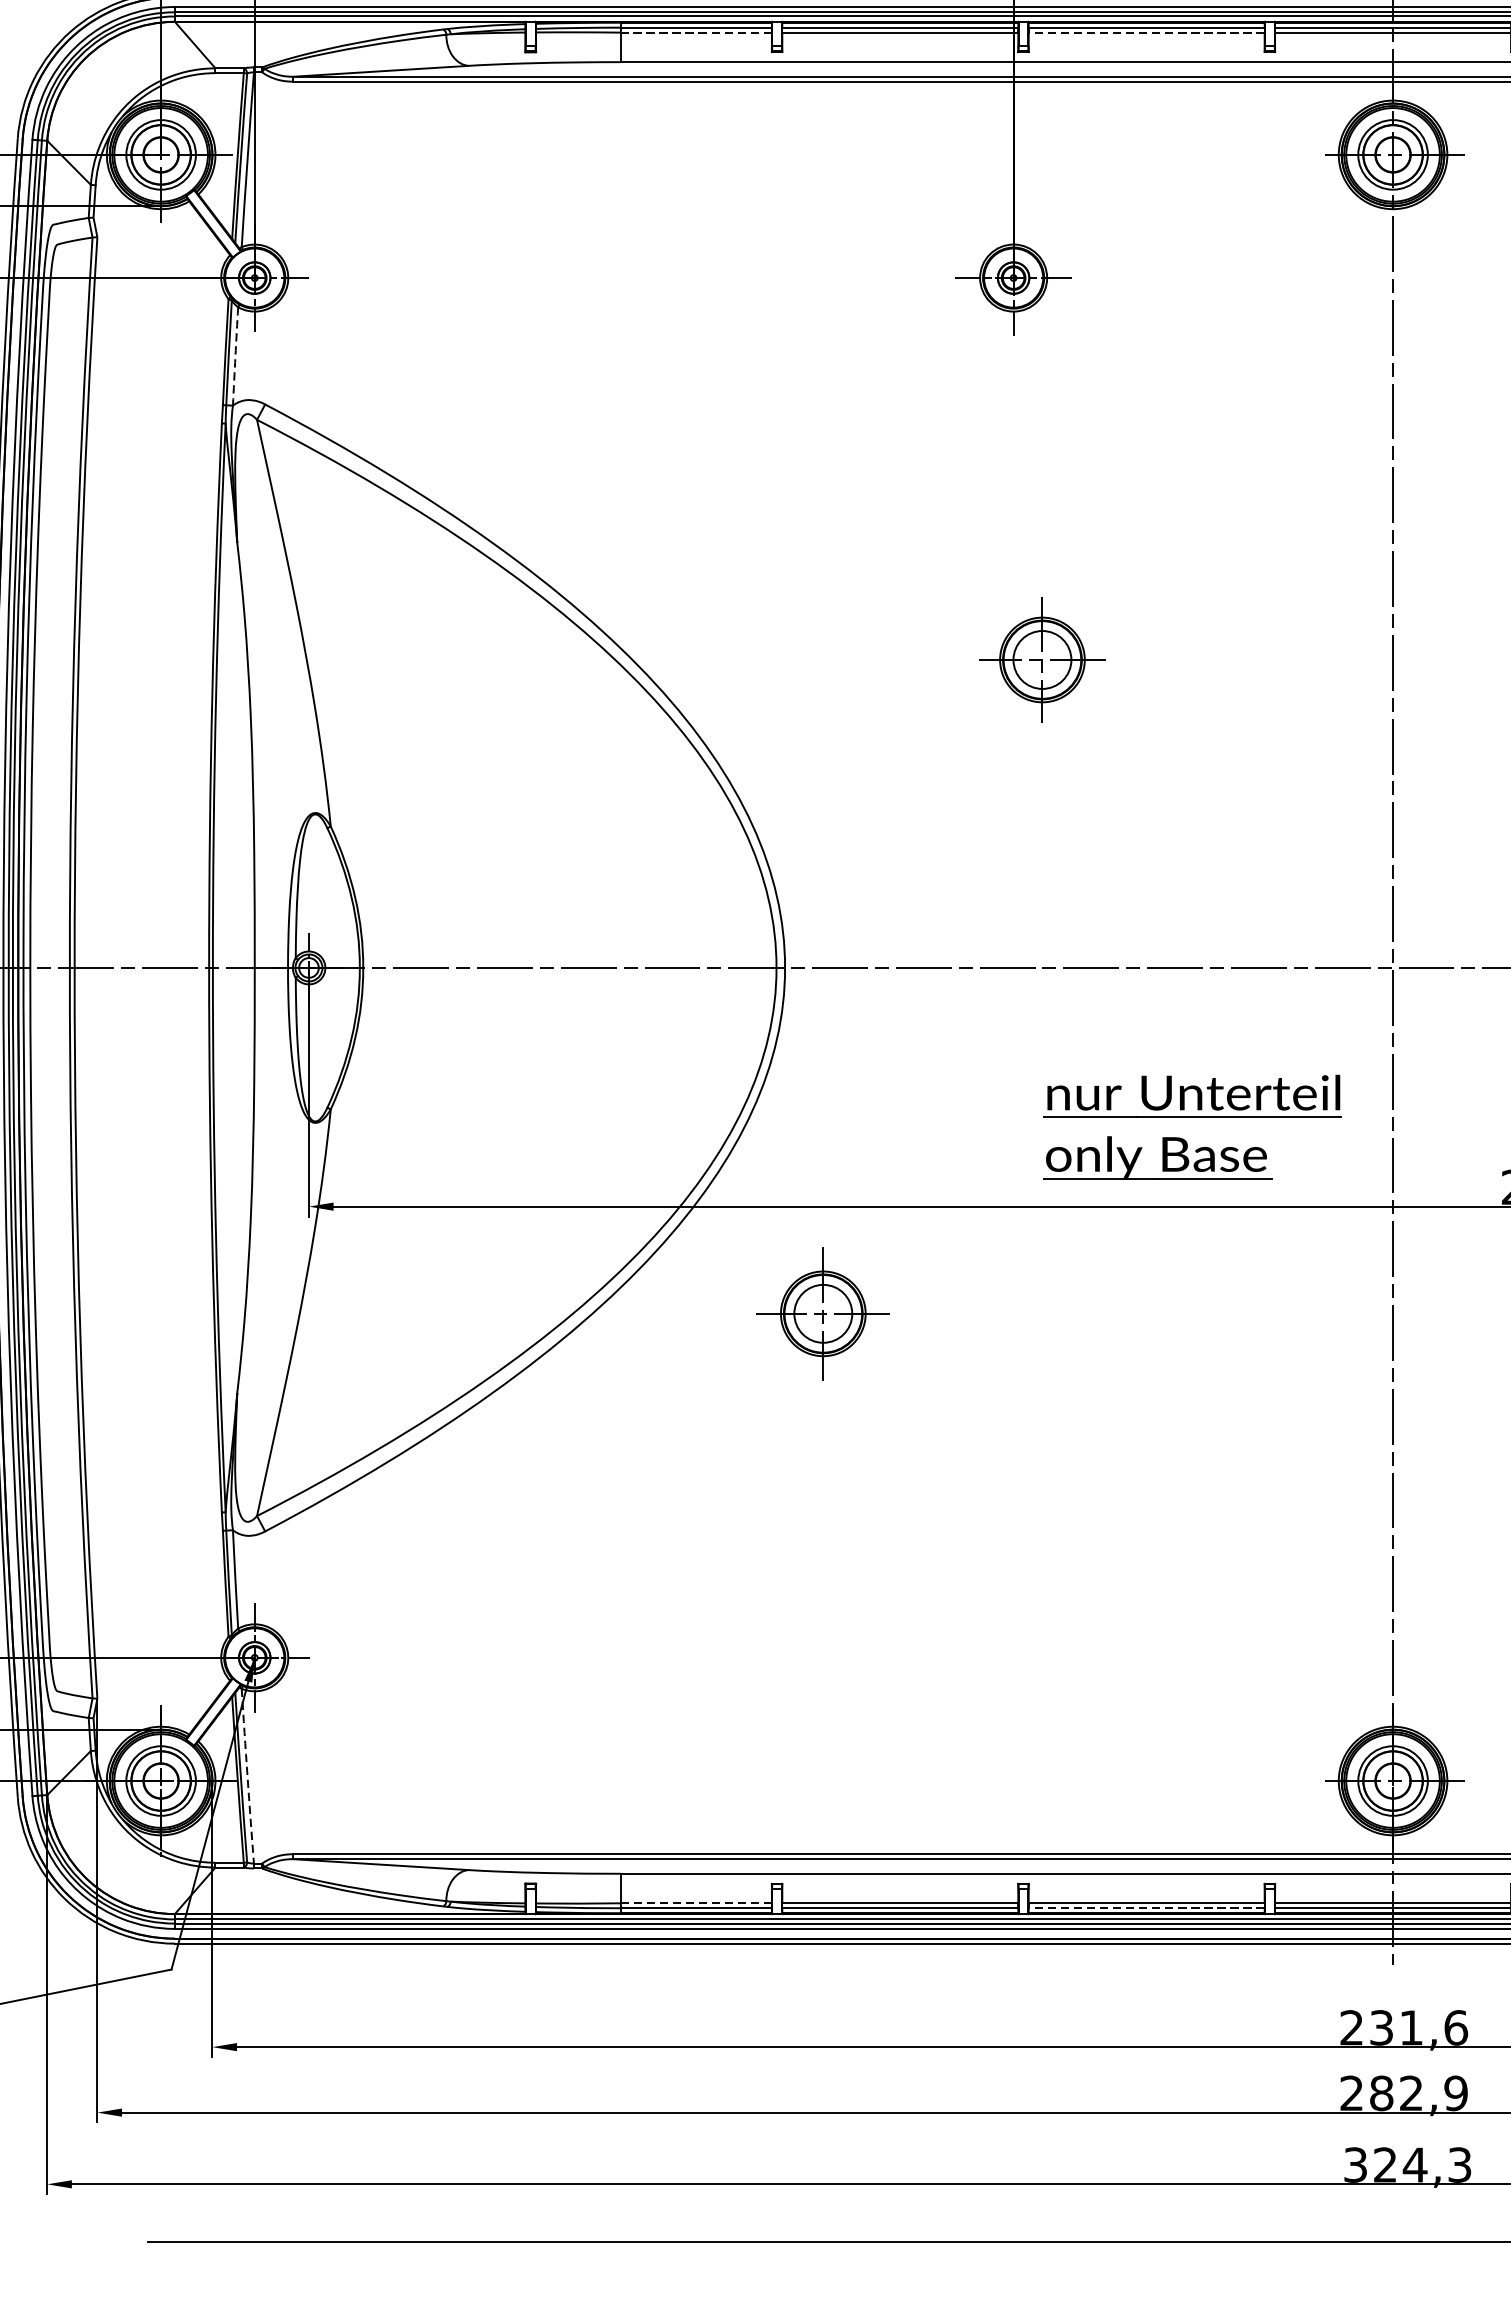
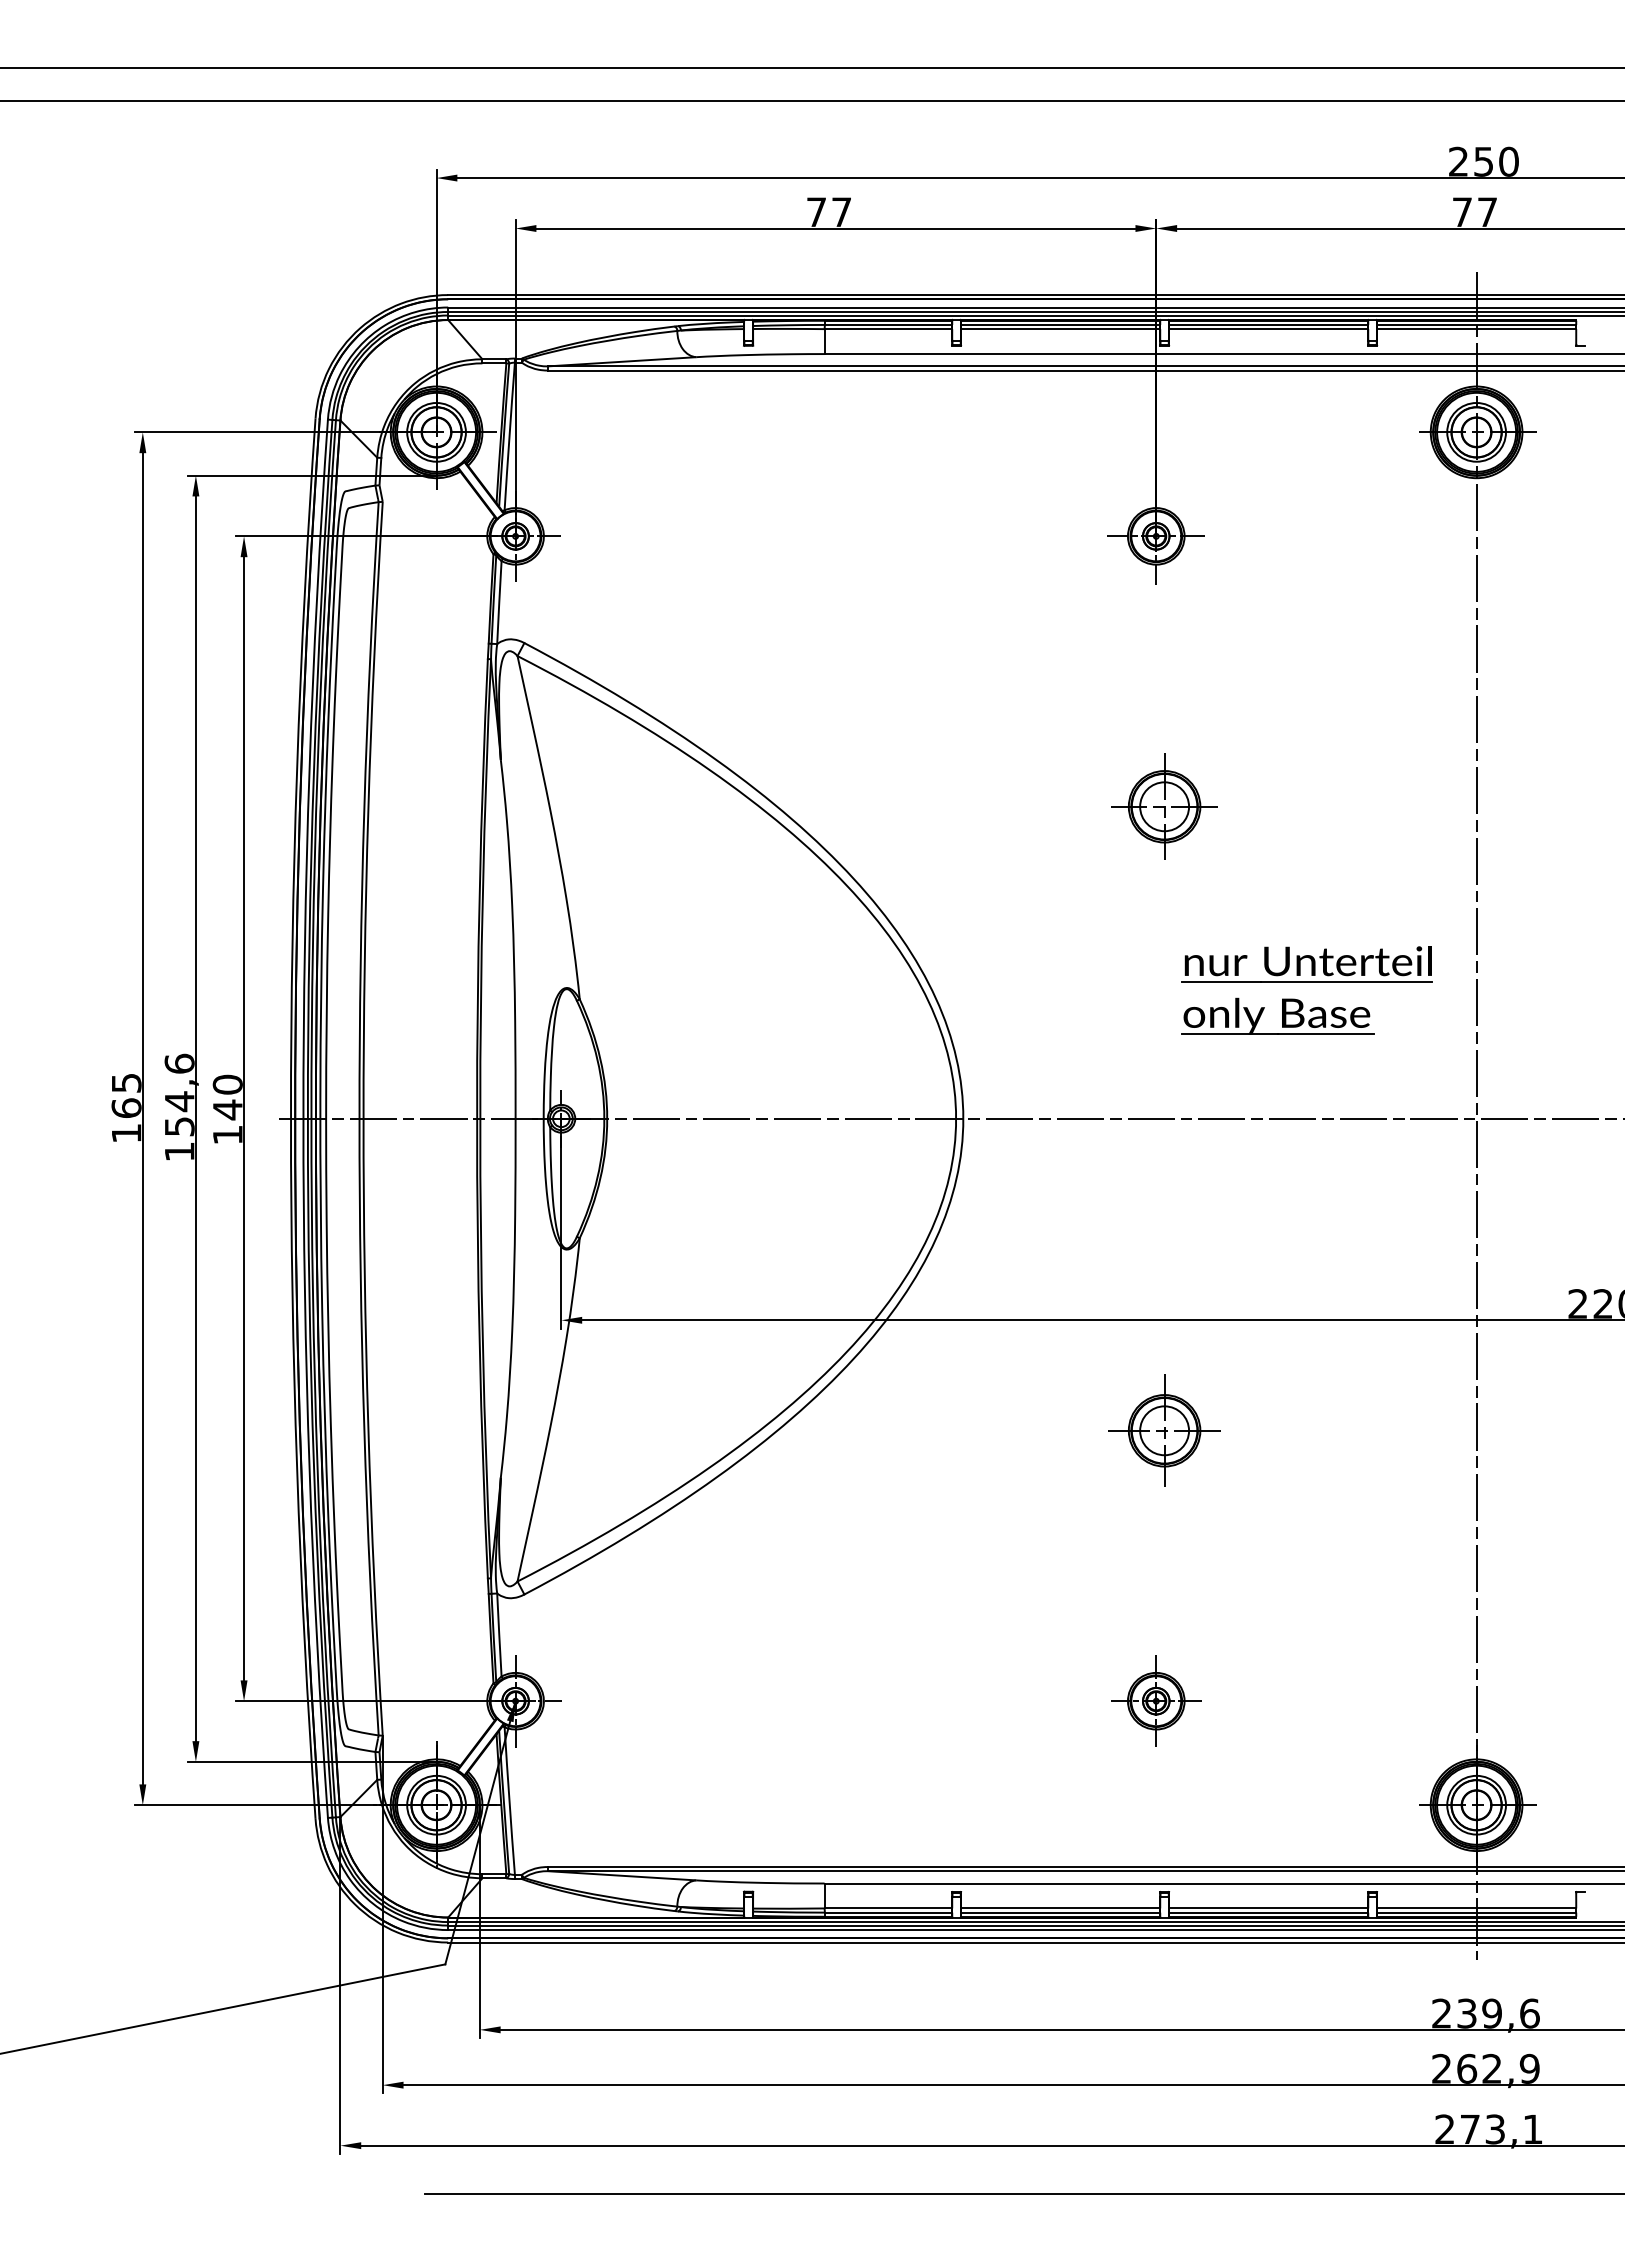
line: (696, 33) -> (888, 329), dashed -> solid
line: (1146, 33) -> (1268, 329), dashed -> solid
arc: (235, 356) -> (499, 602), dashed -> solid
part: (1042, 659) -> (1164, 806), moved
part: (1191, 1118) -> (1306, 982), moved
part: (823, 1313) -> (1164, 1430), moved
part: (1013, 1656) -> (1156, 1700), added
arc: (247, 1776) -> (509, 1801), dashed -> solid
line: (696, 1903) -> (888, 1908), dashed -> solid
line: (1146, 1908) -> (1268, 1912), dashed -> solid
text: (1410, 2027) -> (1491, 2013), 231,6 -> 239,6
text: (1382, 2092) -> (1467, 2068), 282,9 -> 262,9
text: (1407, 2165) -> (1488, 2129), 324,3 -> 273,1

